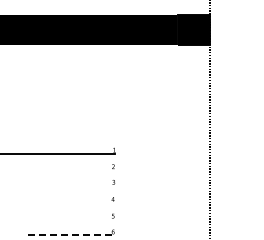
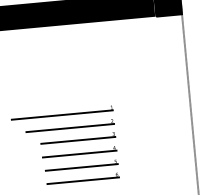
line: (61, 170) -> (69, 128), added
line: (70, 186) -> (78, 140), added
line: (70, 202) -> (79, 153), added
line: (71, 219) -> (81, 167), added
line: (71, 235) -> (83, 180), dashed -> solid

